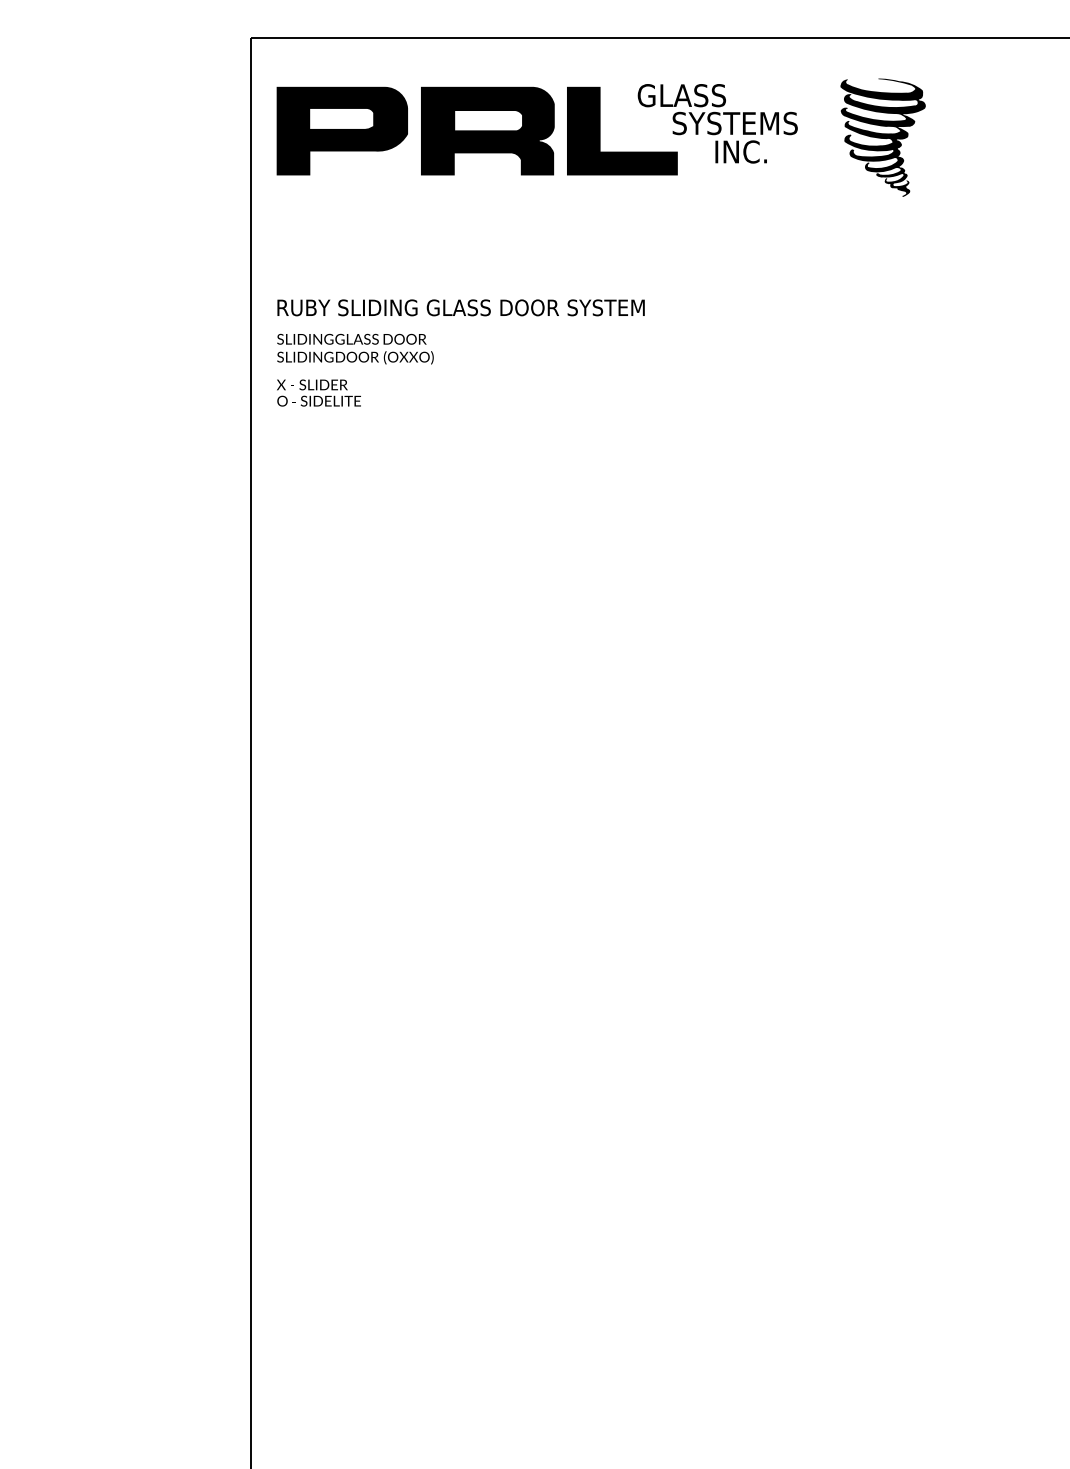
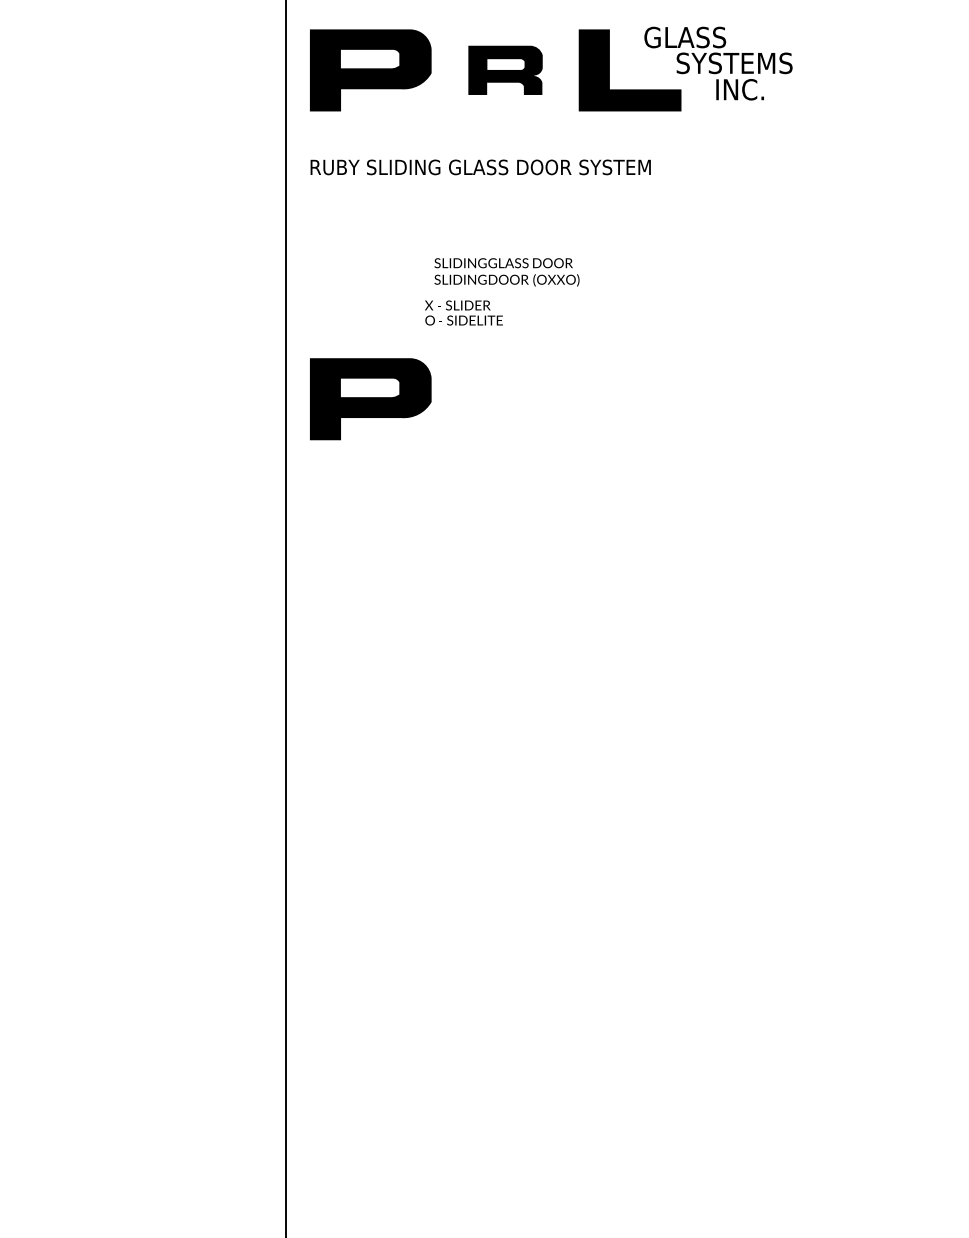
part: (487, 130) -> (505, 69), size x0.6
fill: (882, 137) -> (871, 76), removed
text: (460, 307) -> (480, 167), moved
text: (355, 348) -> (507, 271), moved
text: (318, 392) -> (463, 312), moved
part: (341, 485) -> (369, 398), added

